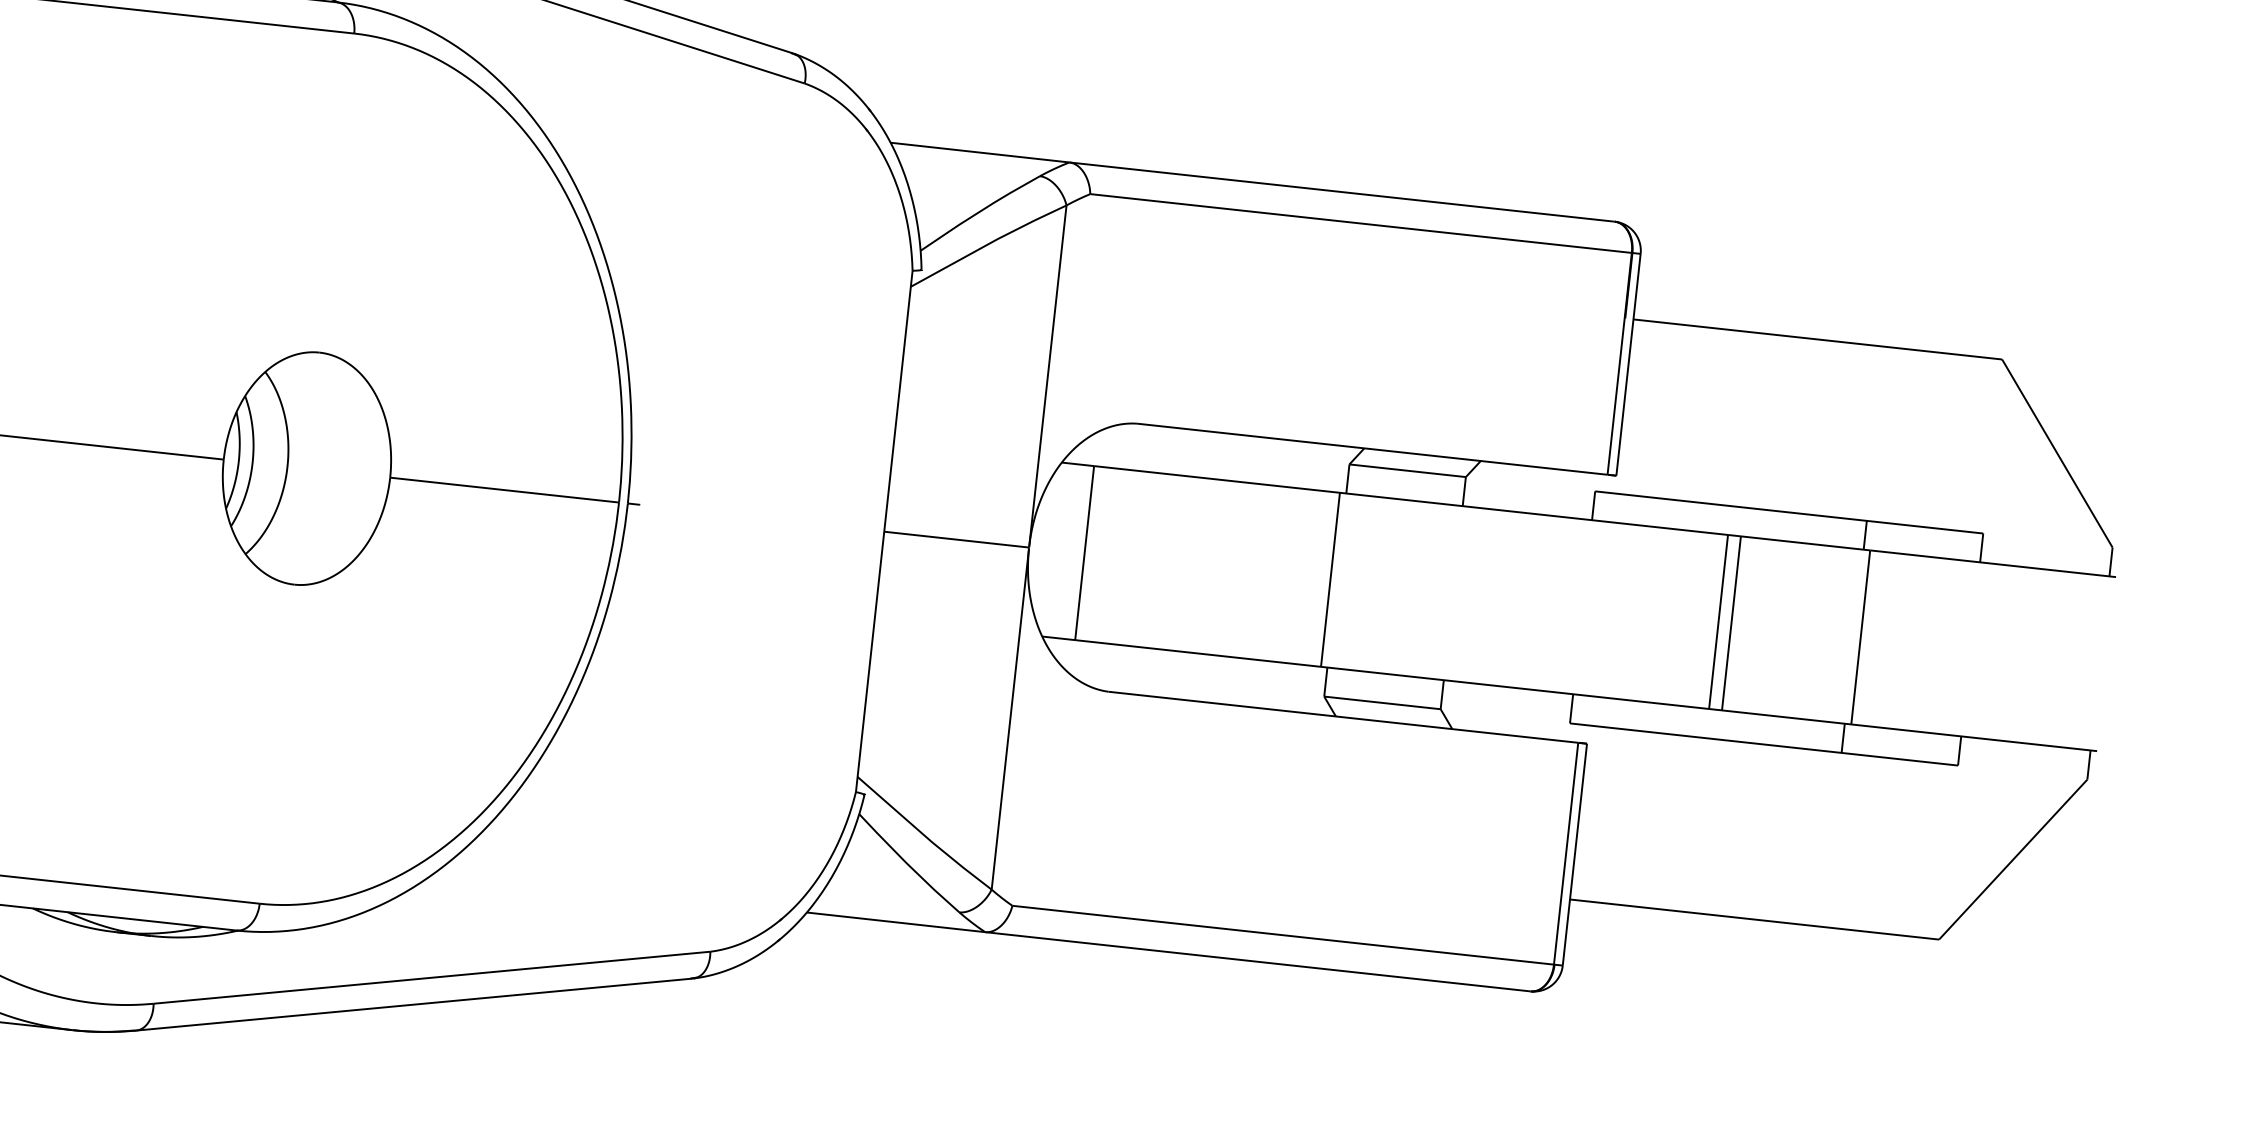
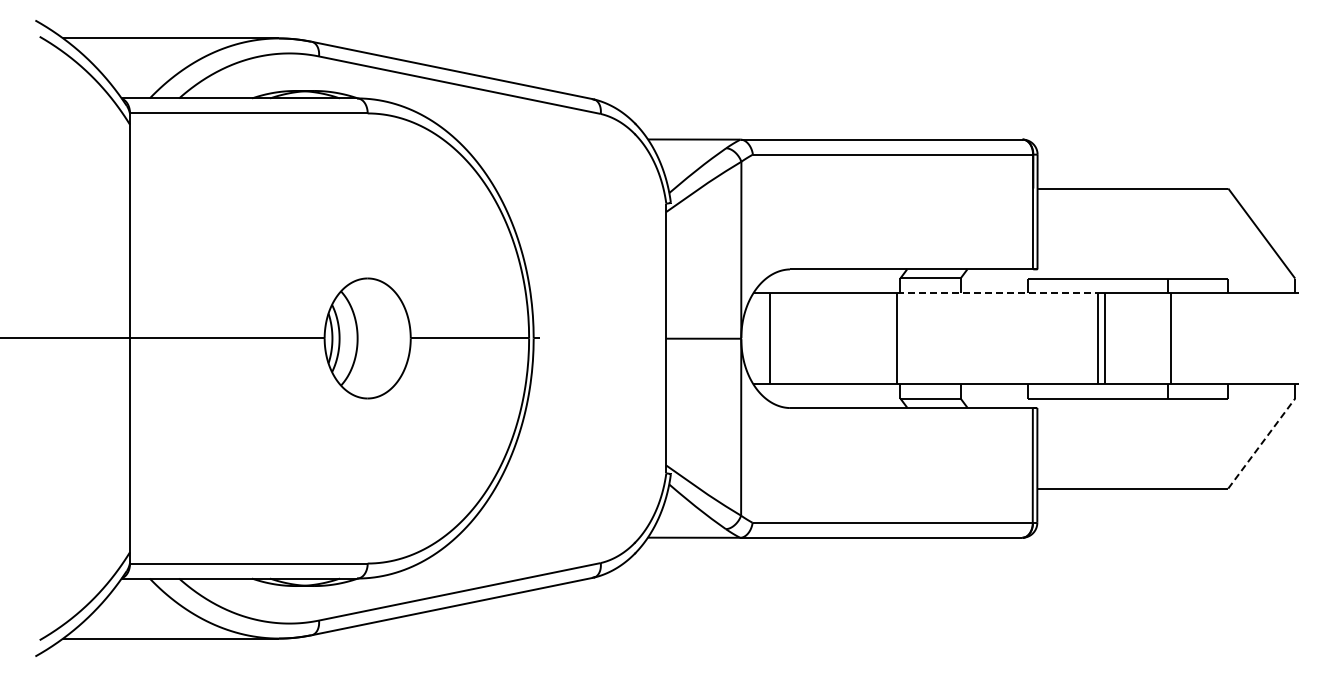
line: (1535, 514) -> (998, 293), solid -> dashed
line: (2014, 859) -> (1262, 443), solid -> dashed

